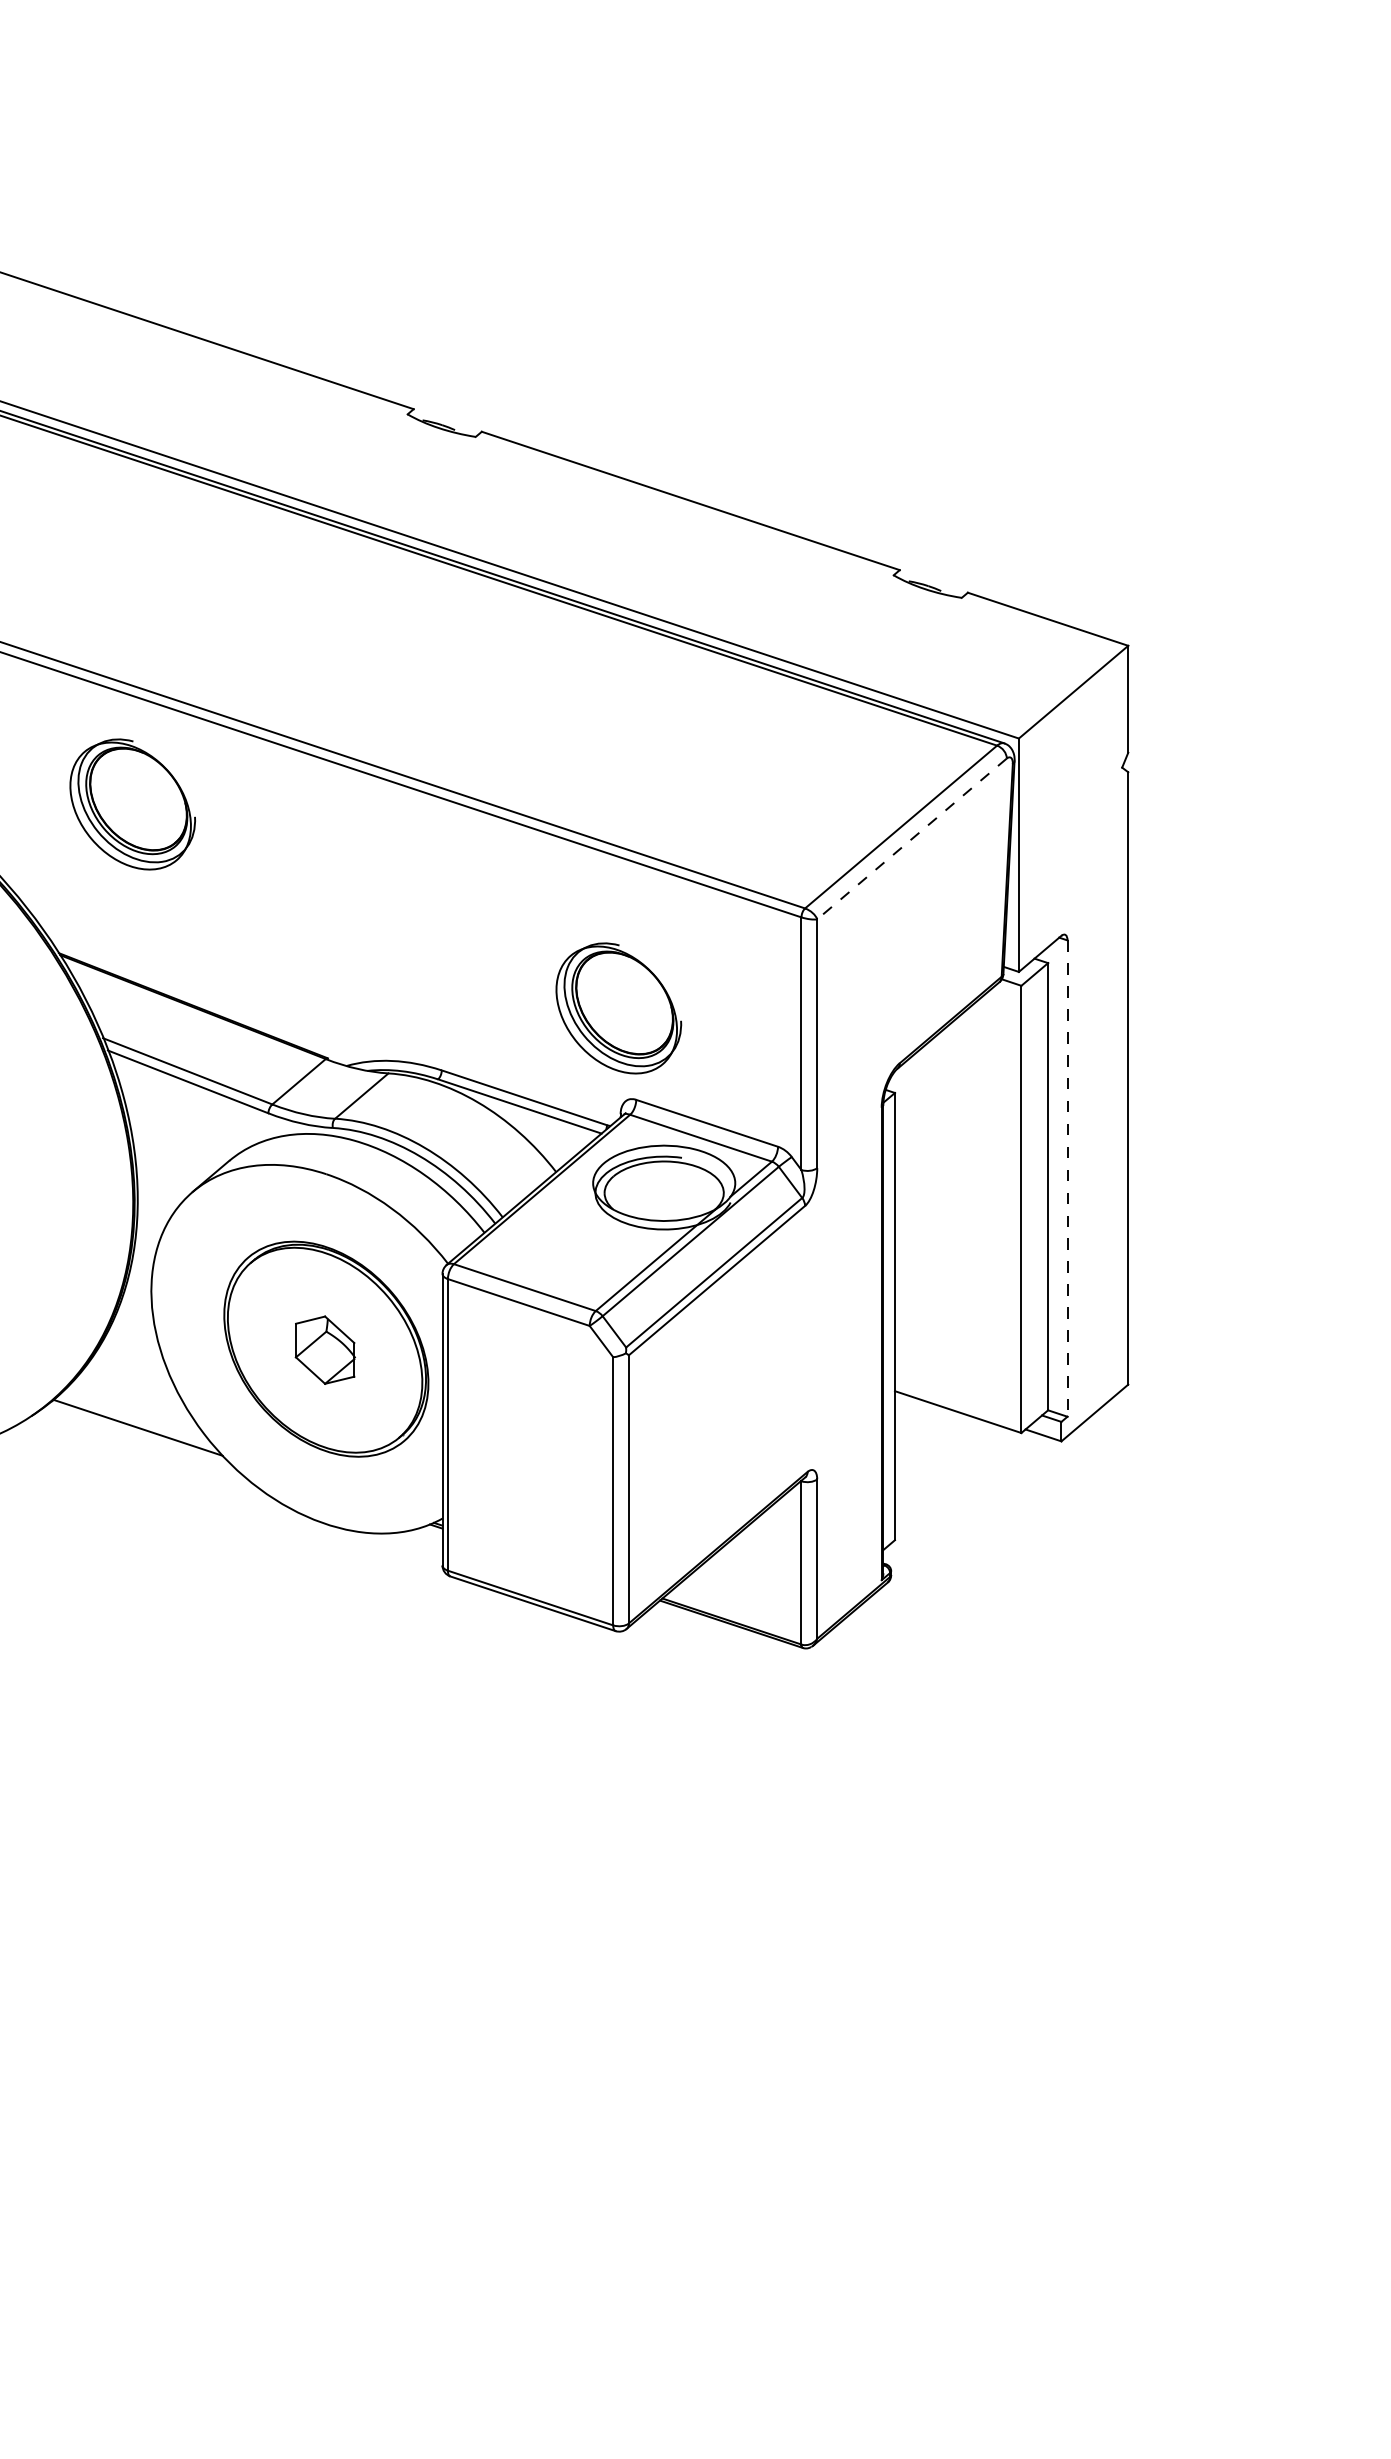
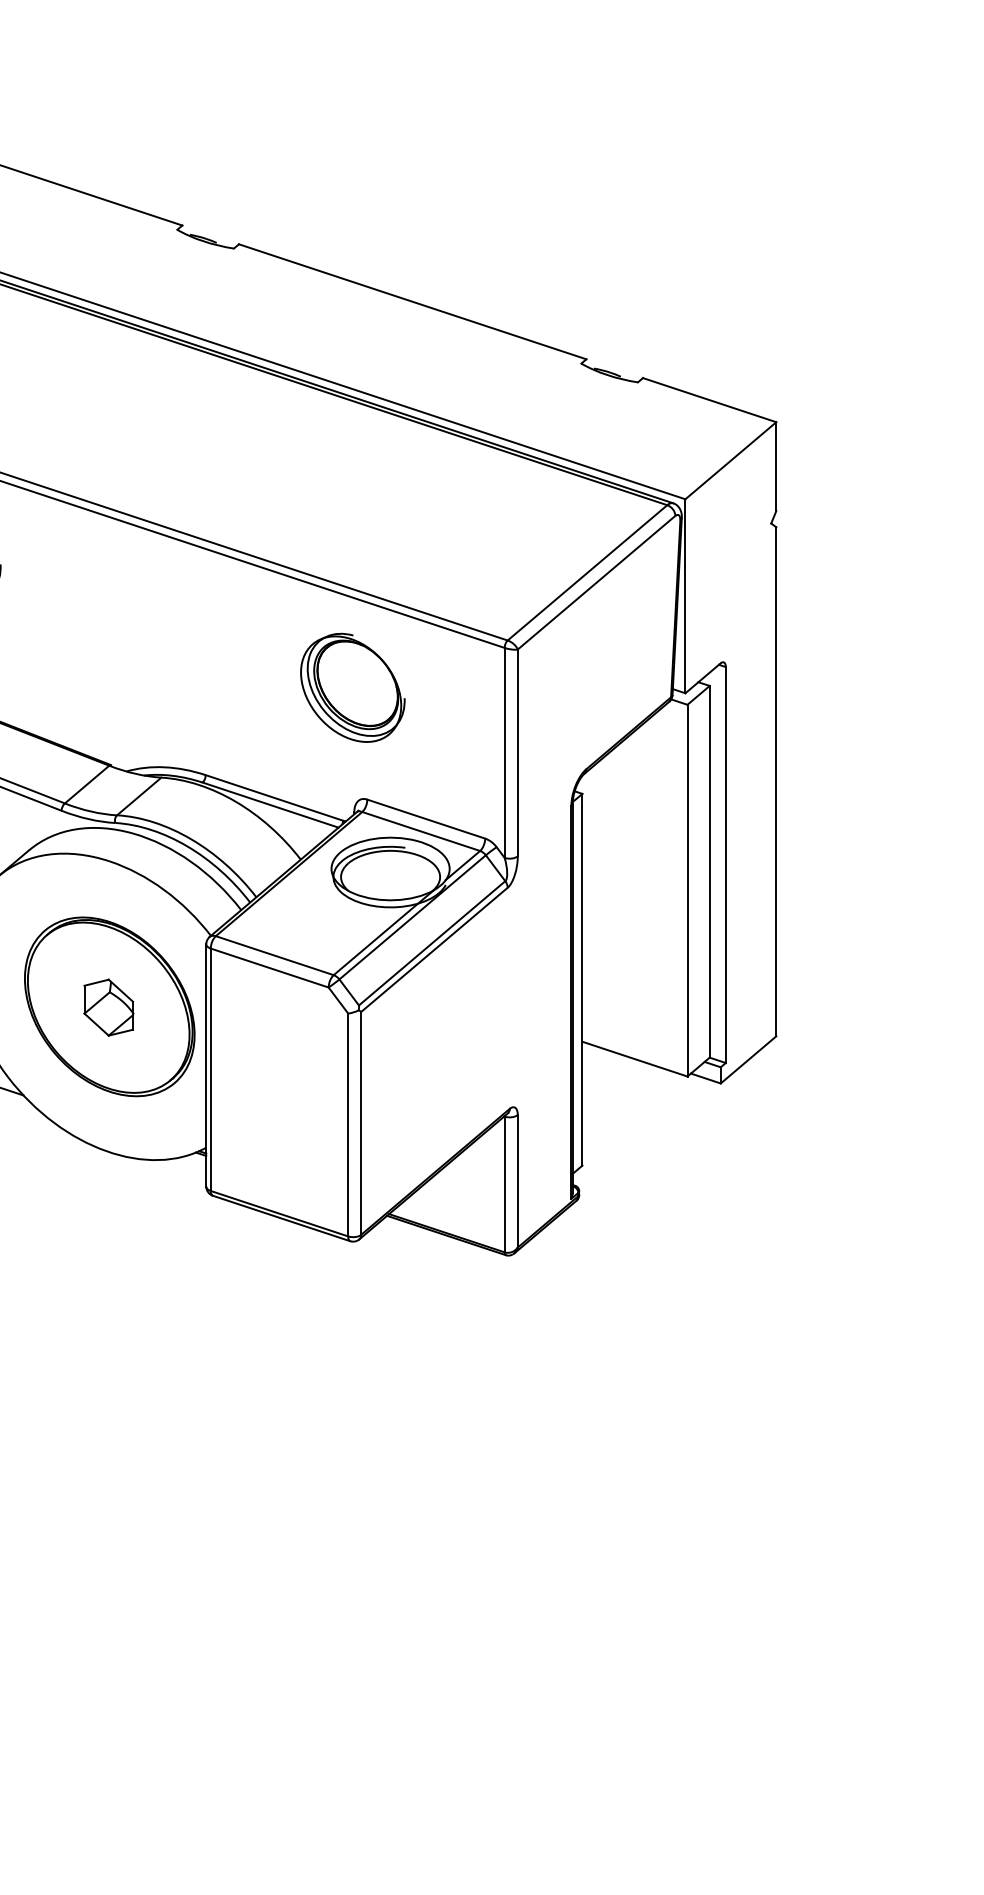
line: (911, 839) -> (596, 583), dashed -> solid
part: (618, 1008) -> (352, 687), moved
line: (1067, 1179) -> (725, 865), dashed -> solid

